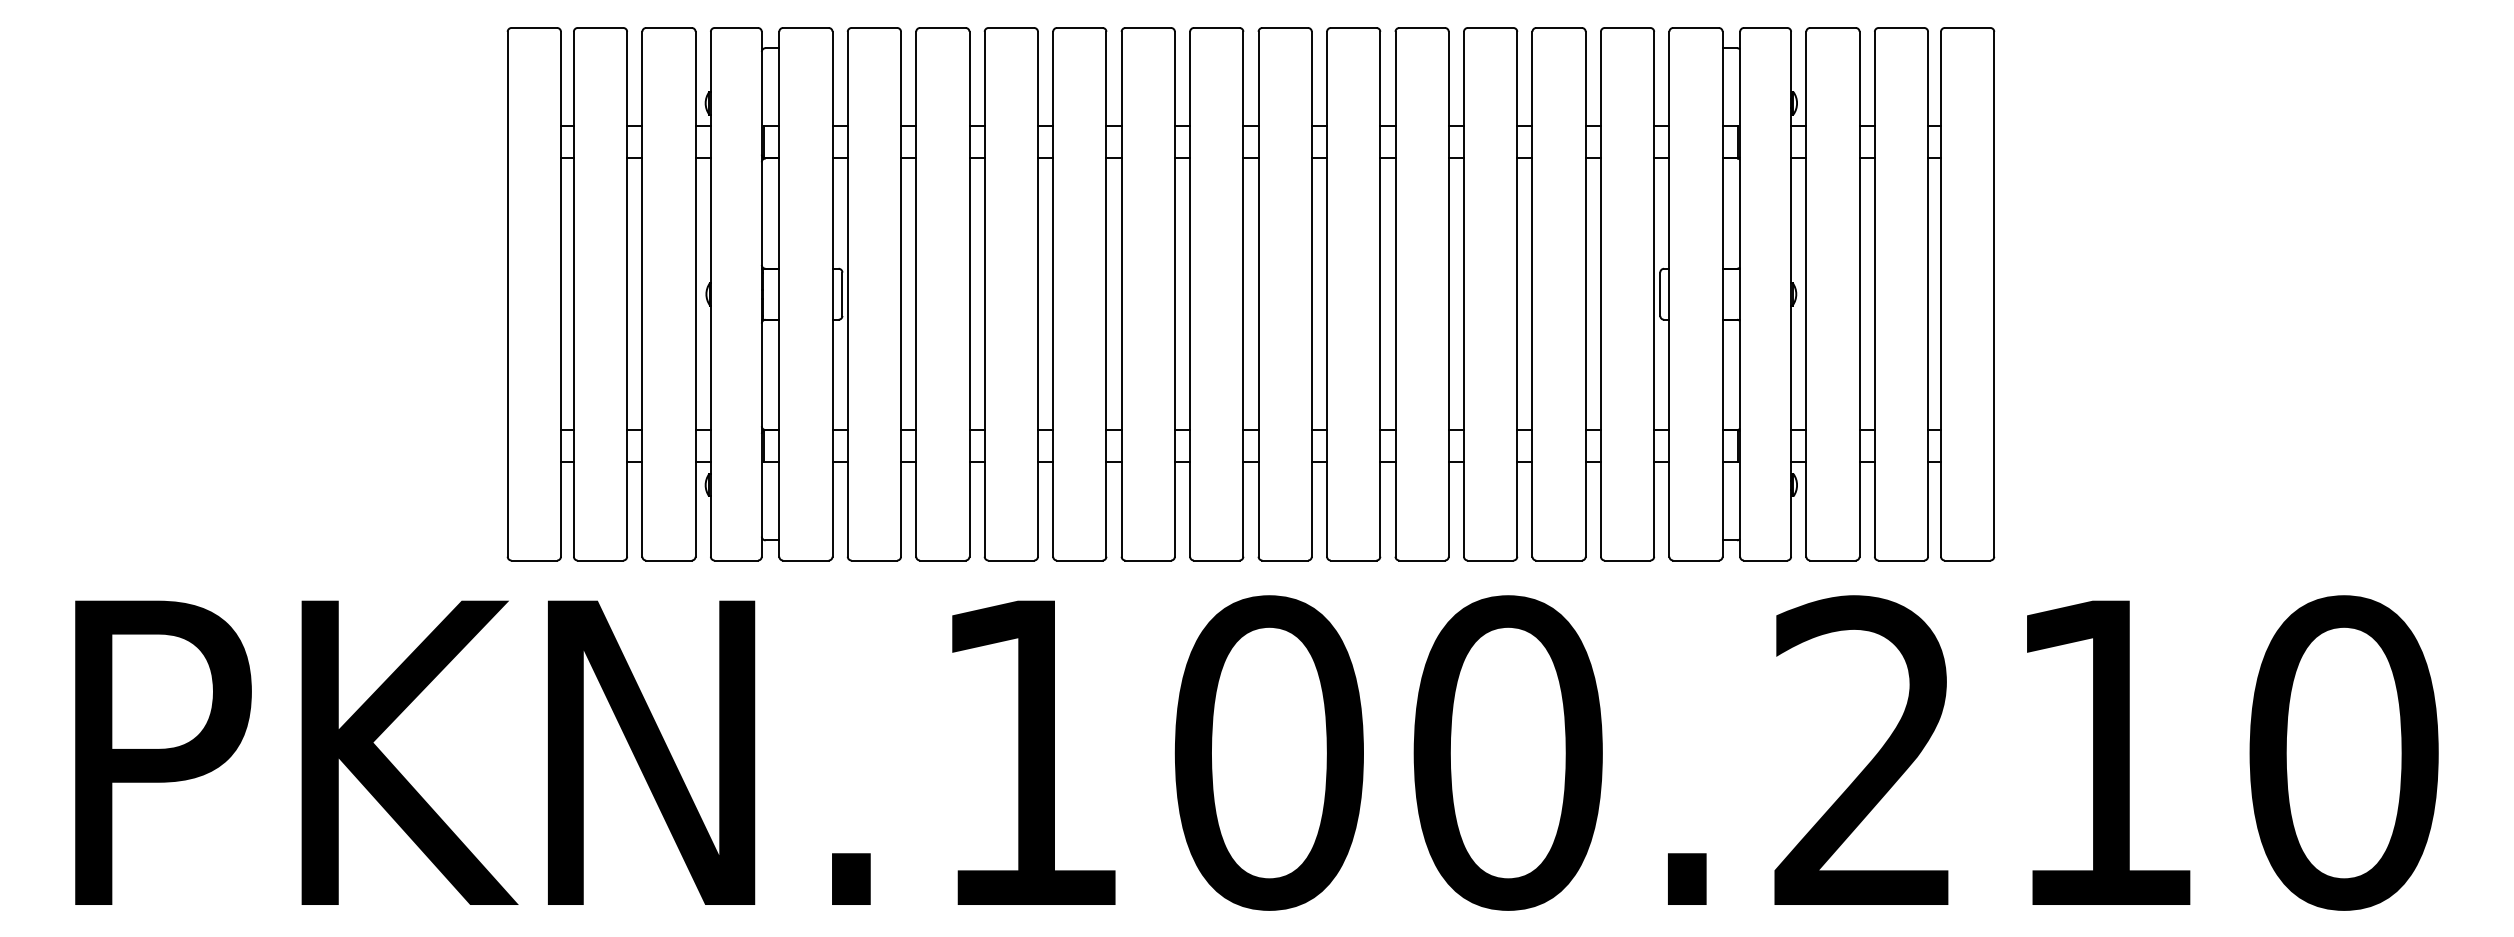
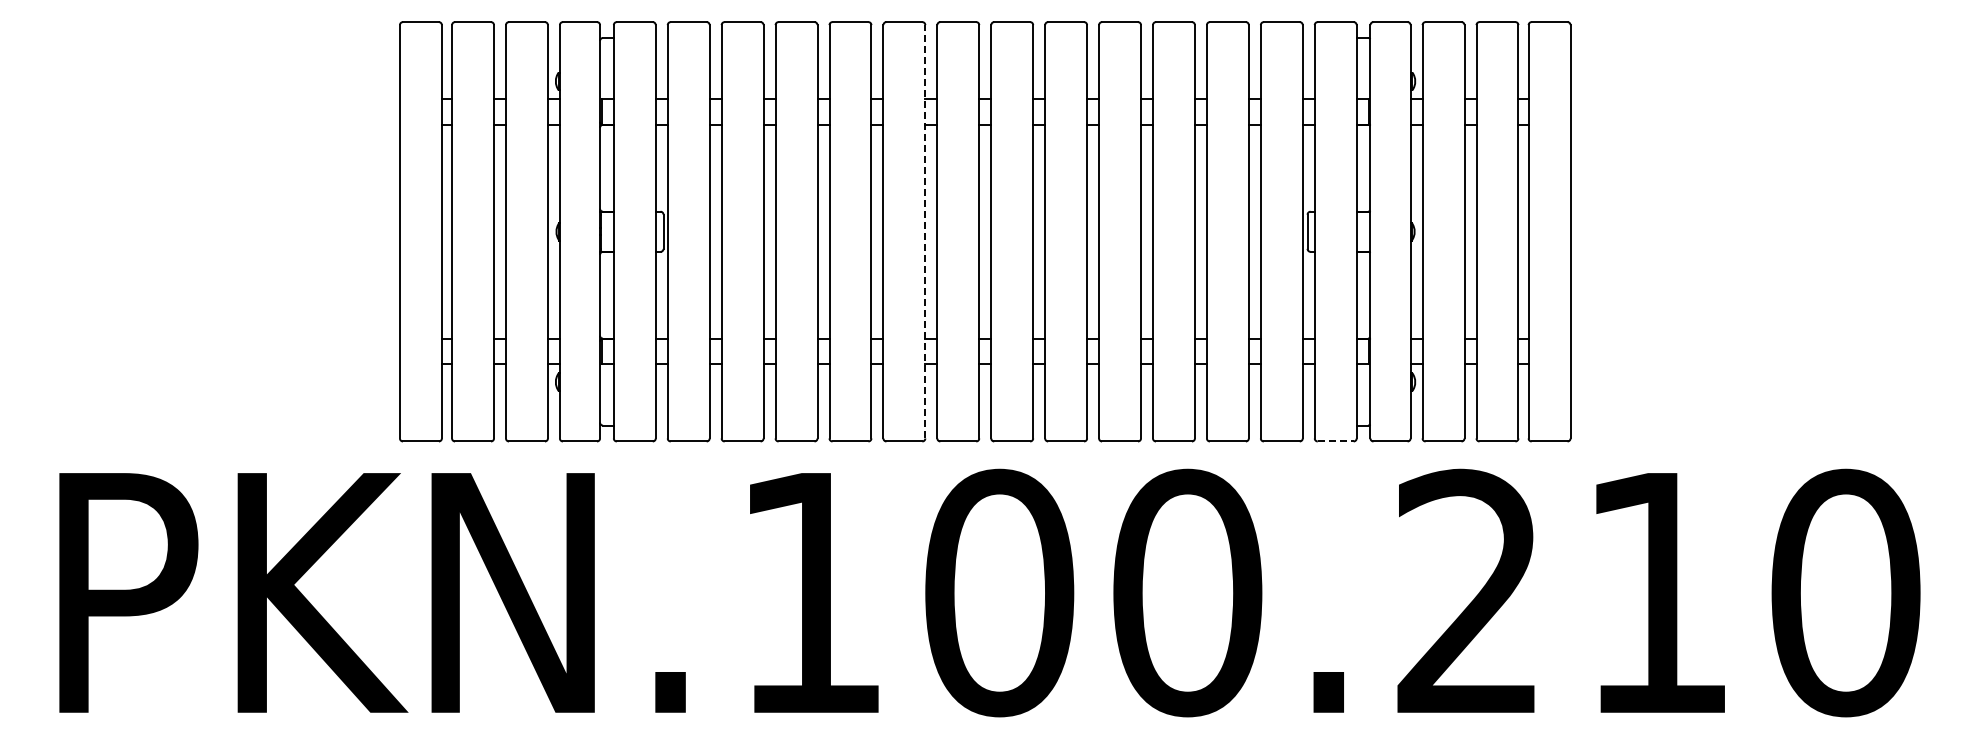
line: (1175, 293) -> (925, 231), solid -> dashed
line: (1695, 560) -> (1335, 441), solid -> dashed

